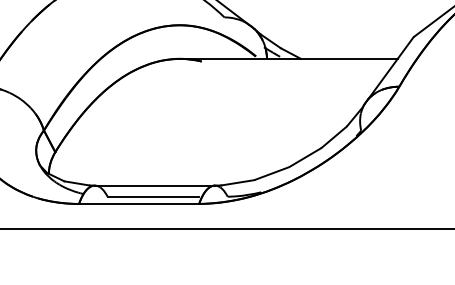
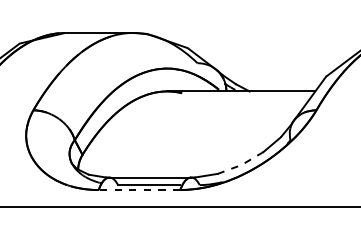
line: (289, 166) -> (241, 164), solid -> dashed
line: (139, 204) -> (139, 190), solid -> dashed

